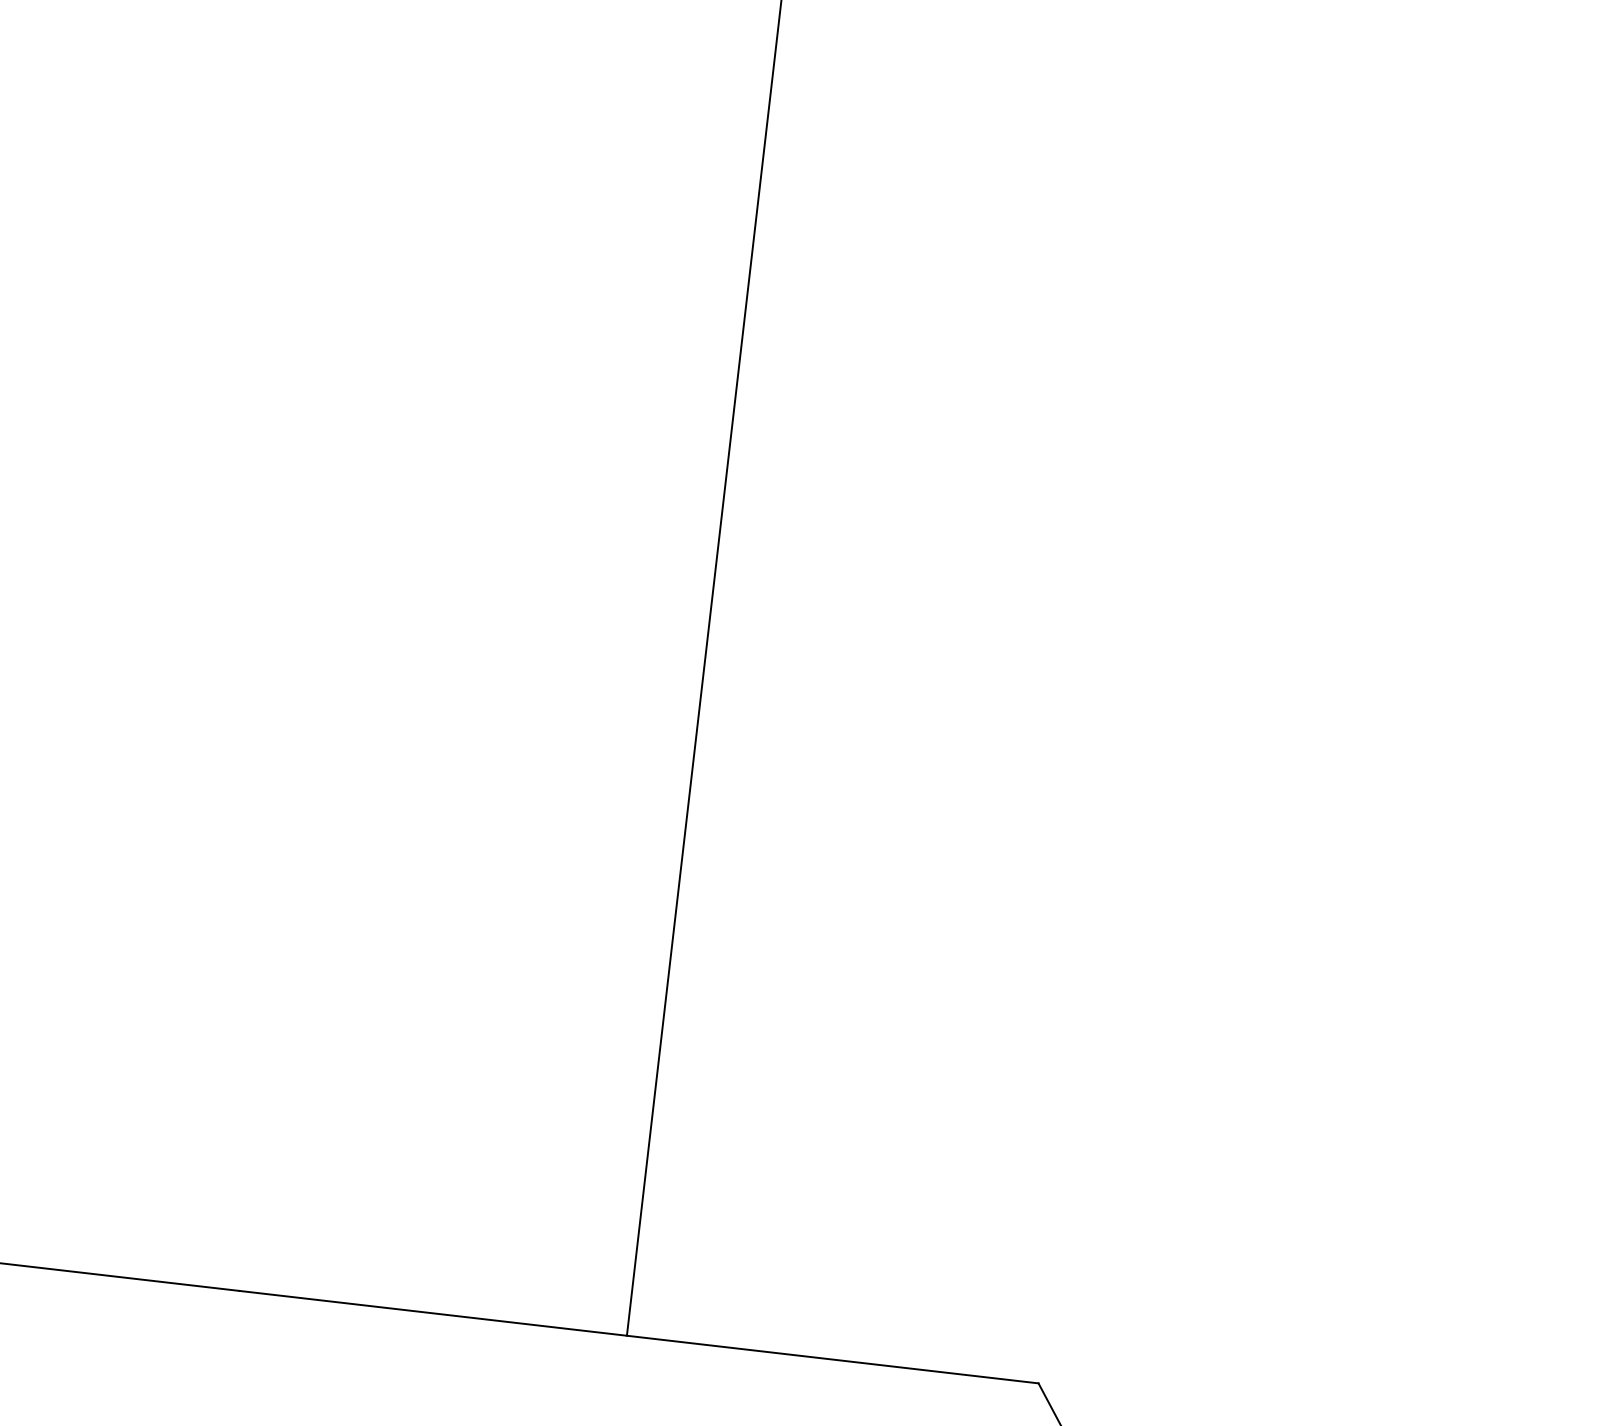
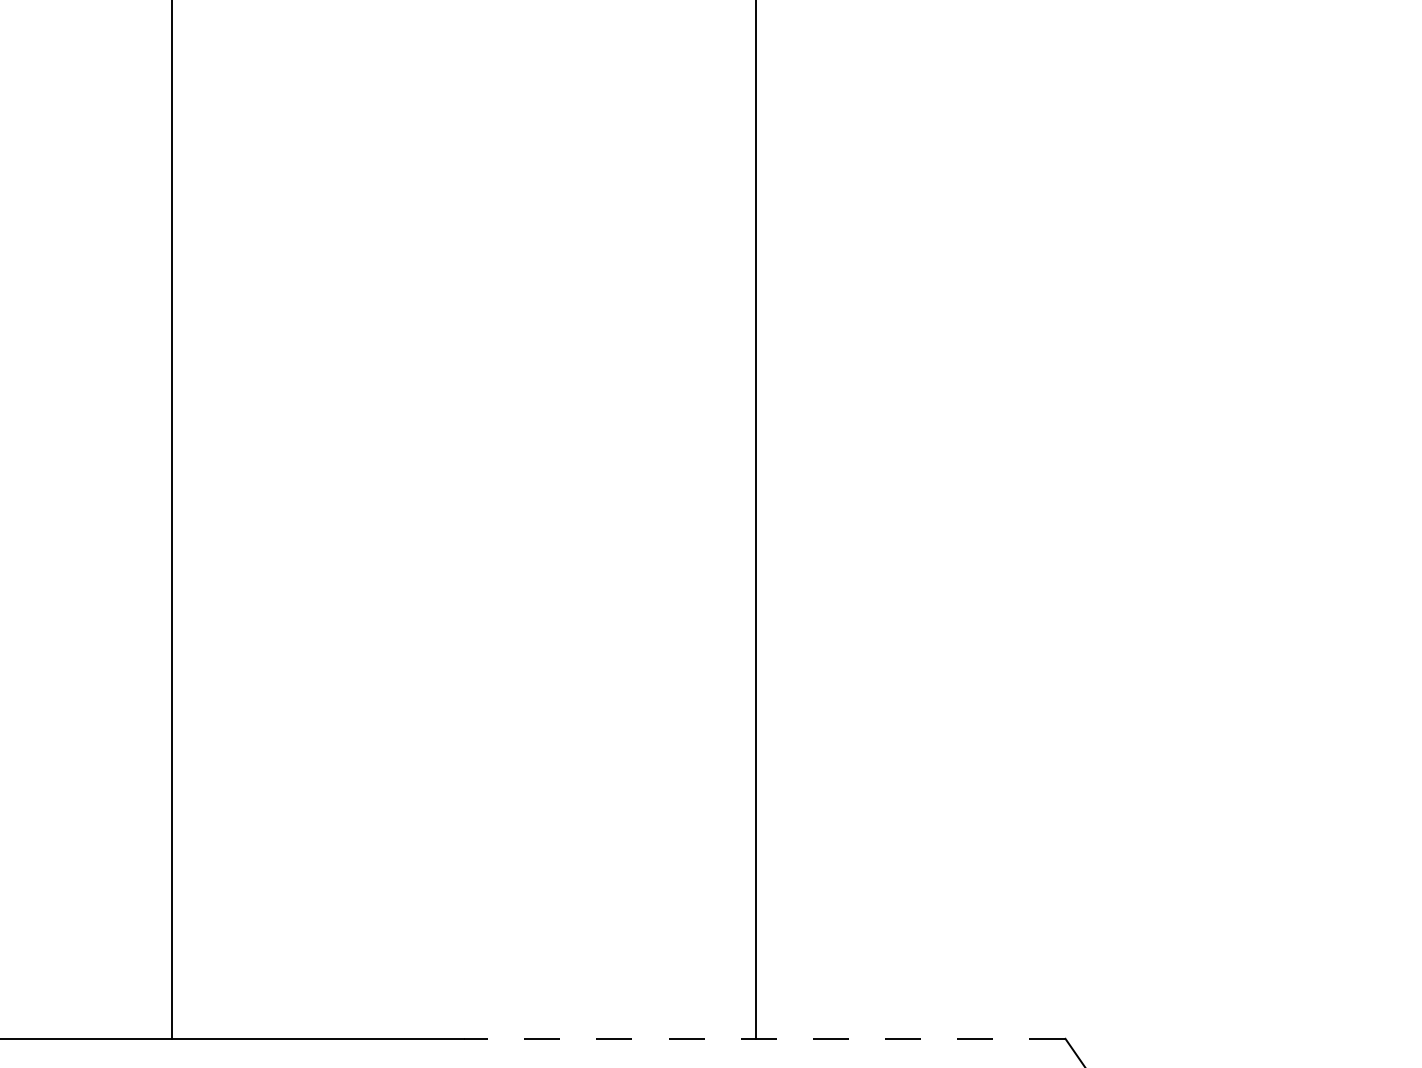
line: (638, 1336) -> (764, 1038), solid -> dashed

